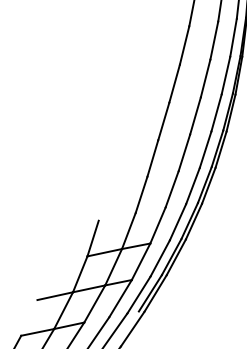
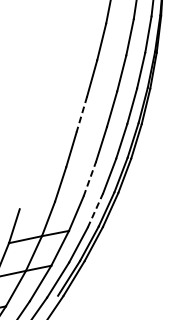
line: (163, 121) -> (81, 114), solid -> dashed
line: (172, 188) -> (90, 178), solid -> dashed
line: (178, 222) -> (95, 210), solid -> dashed

